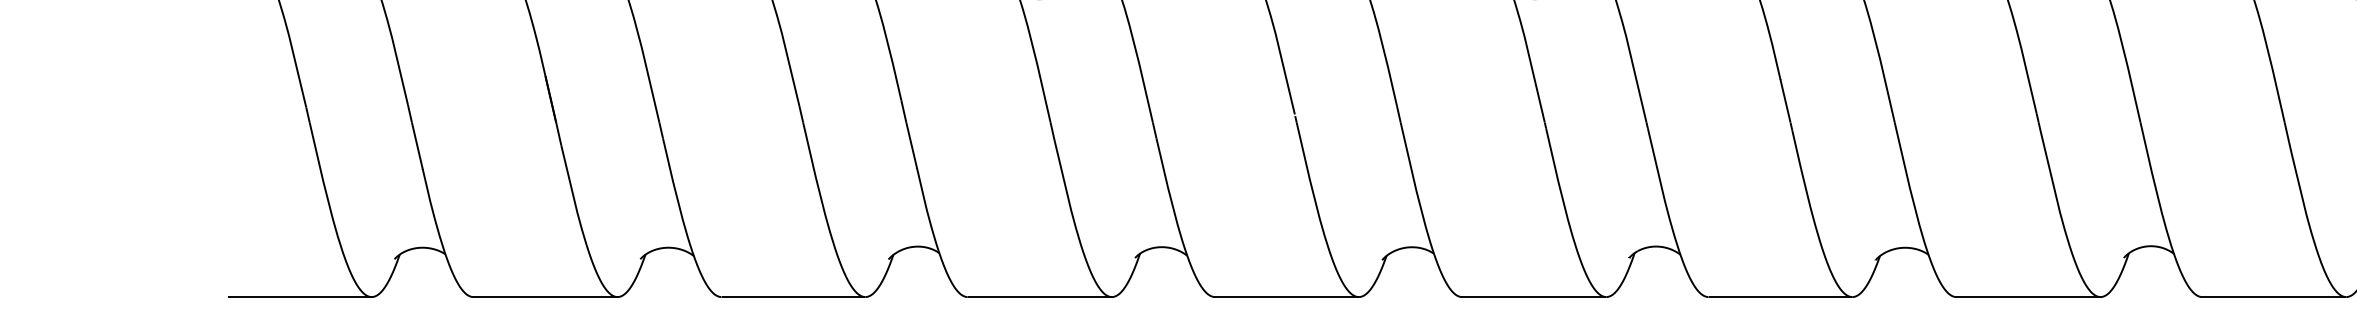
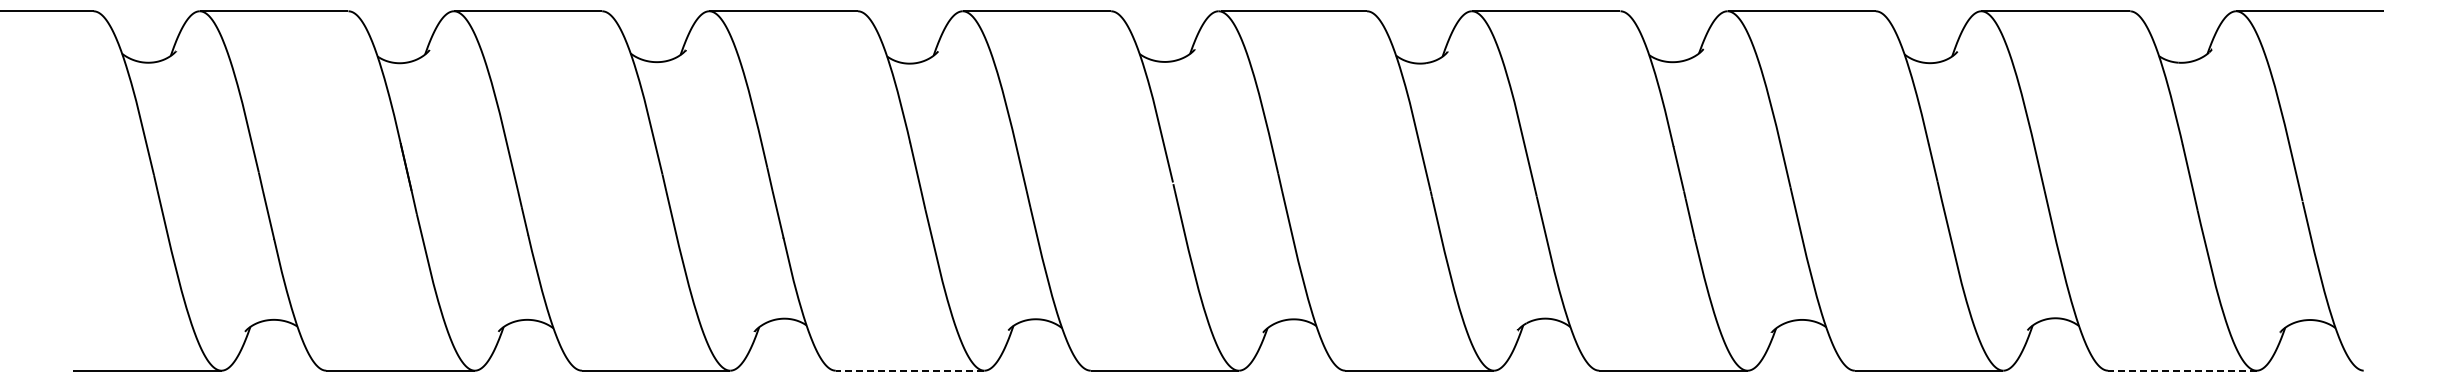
line: (1039, 296) -> (909, 370), solid -> dashed
line: (2273, 296) -> (2181, 370), solid -> dashed

